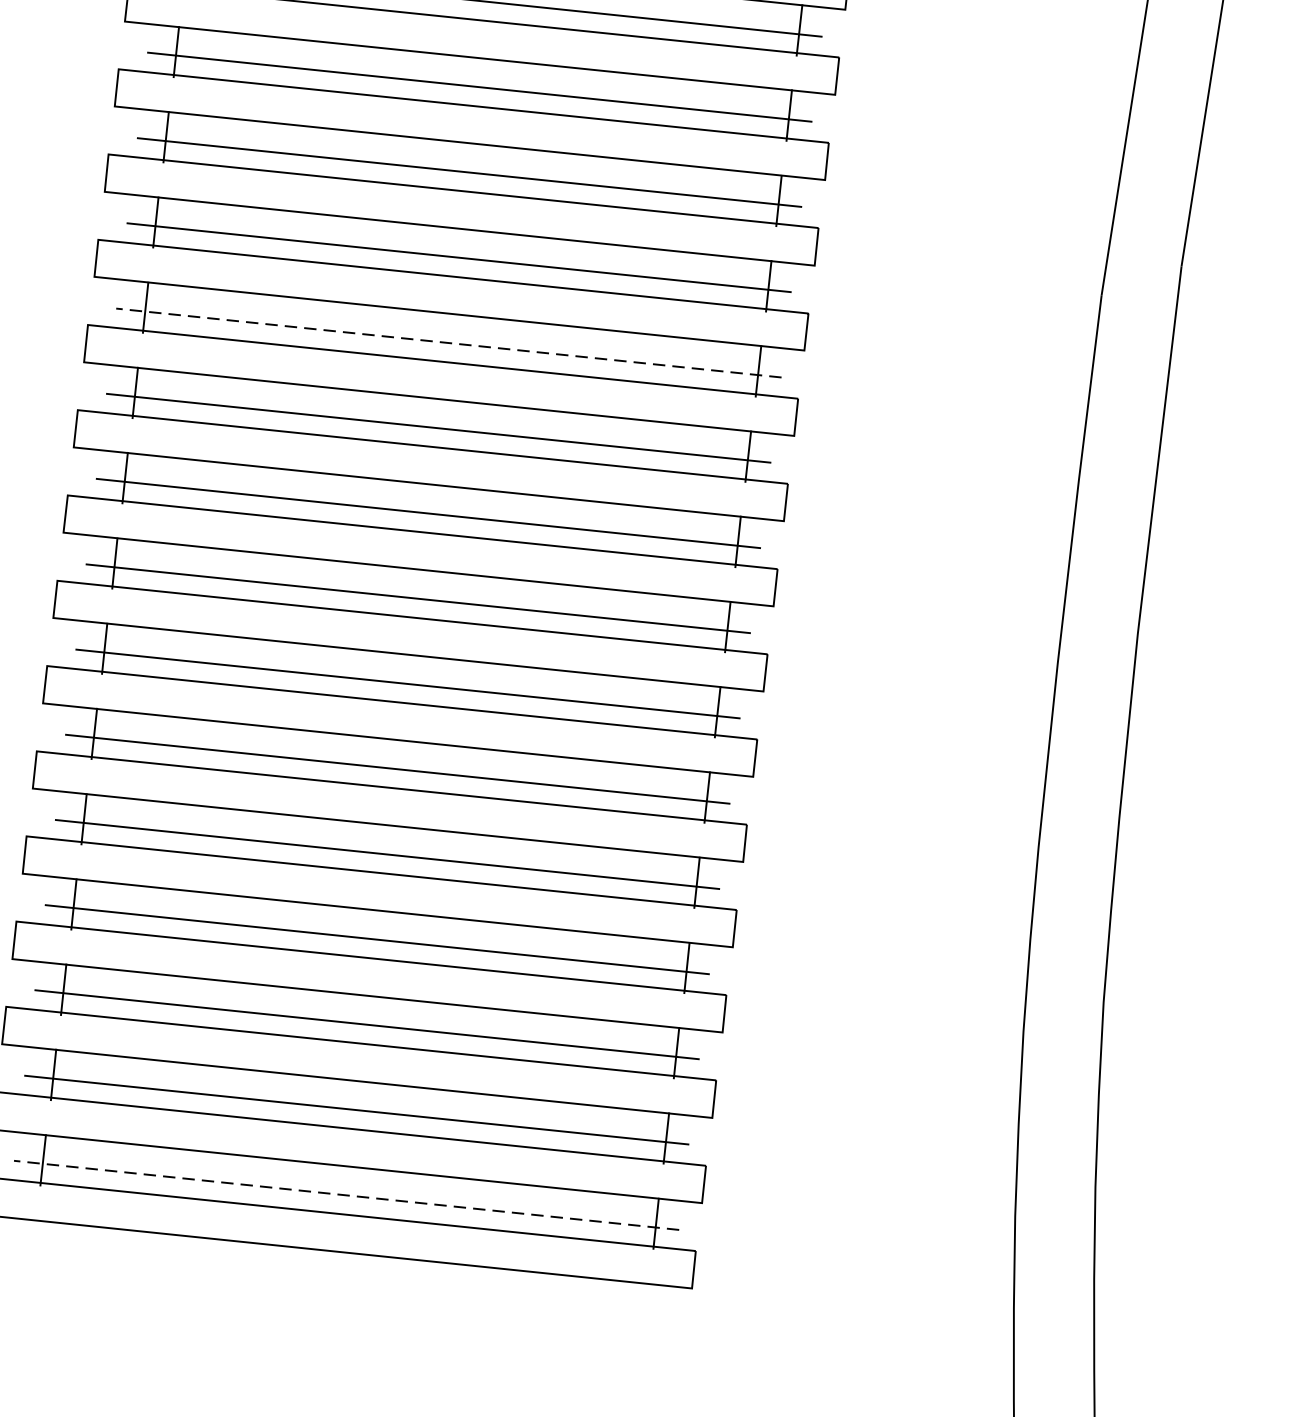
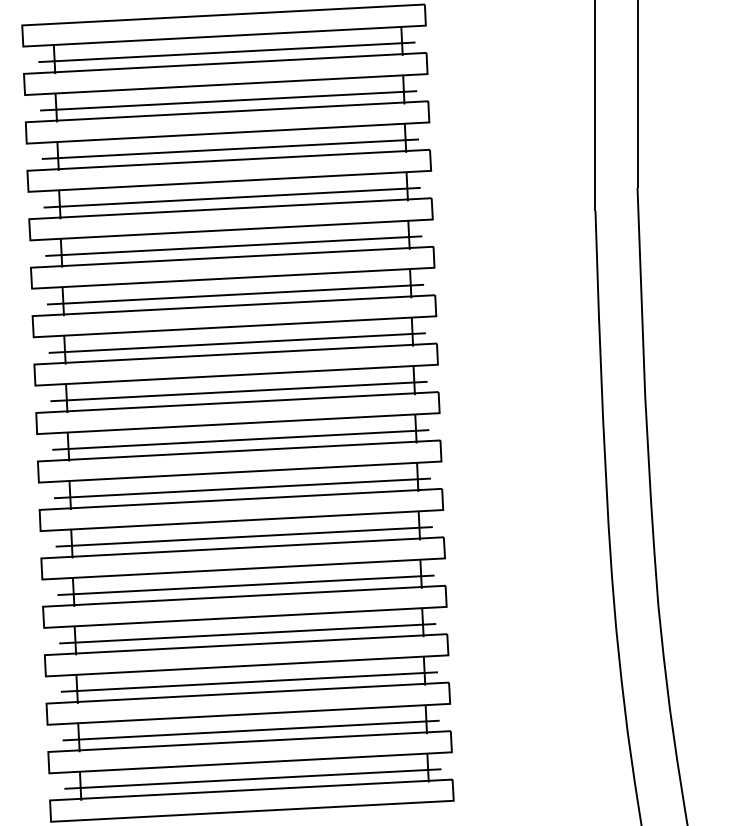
line: (448, 342) -> (235, 294), dashed -> solid
line: (345, 1196) -> (252, 779), dashed -> solid

